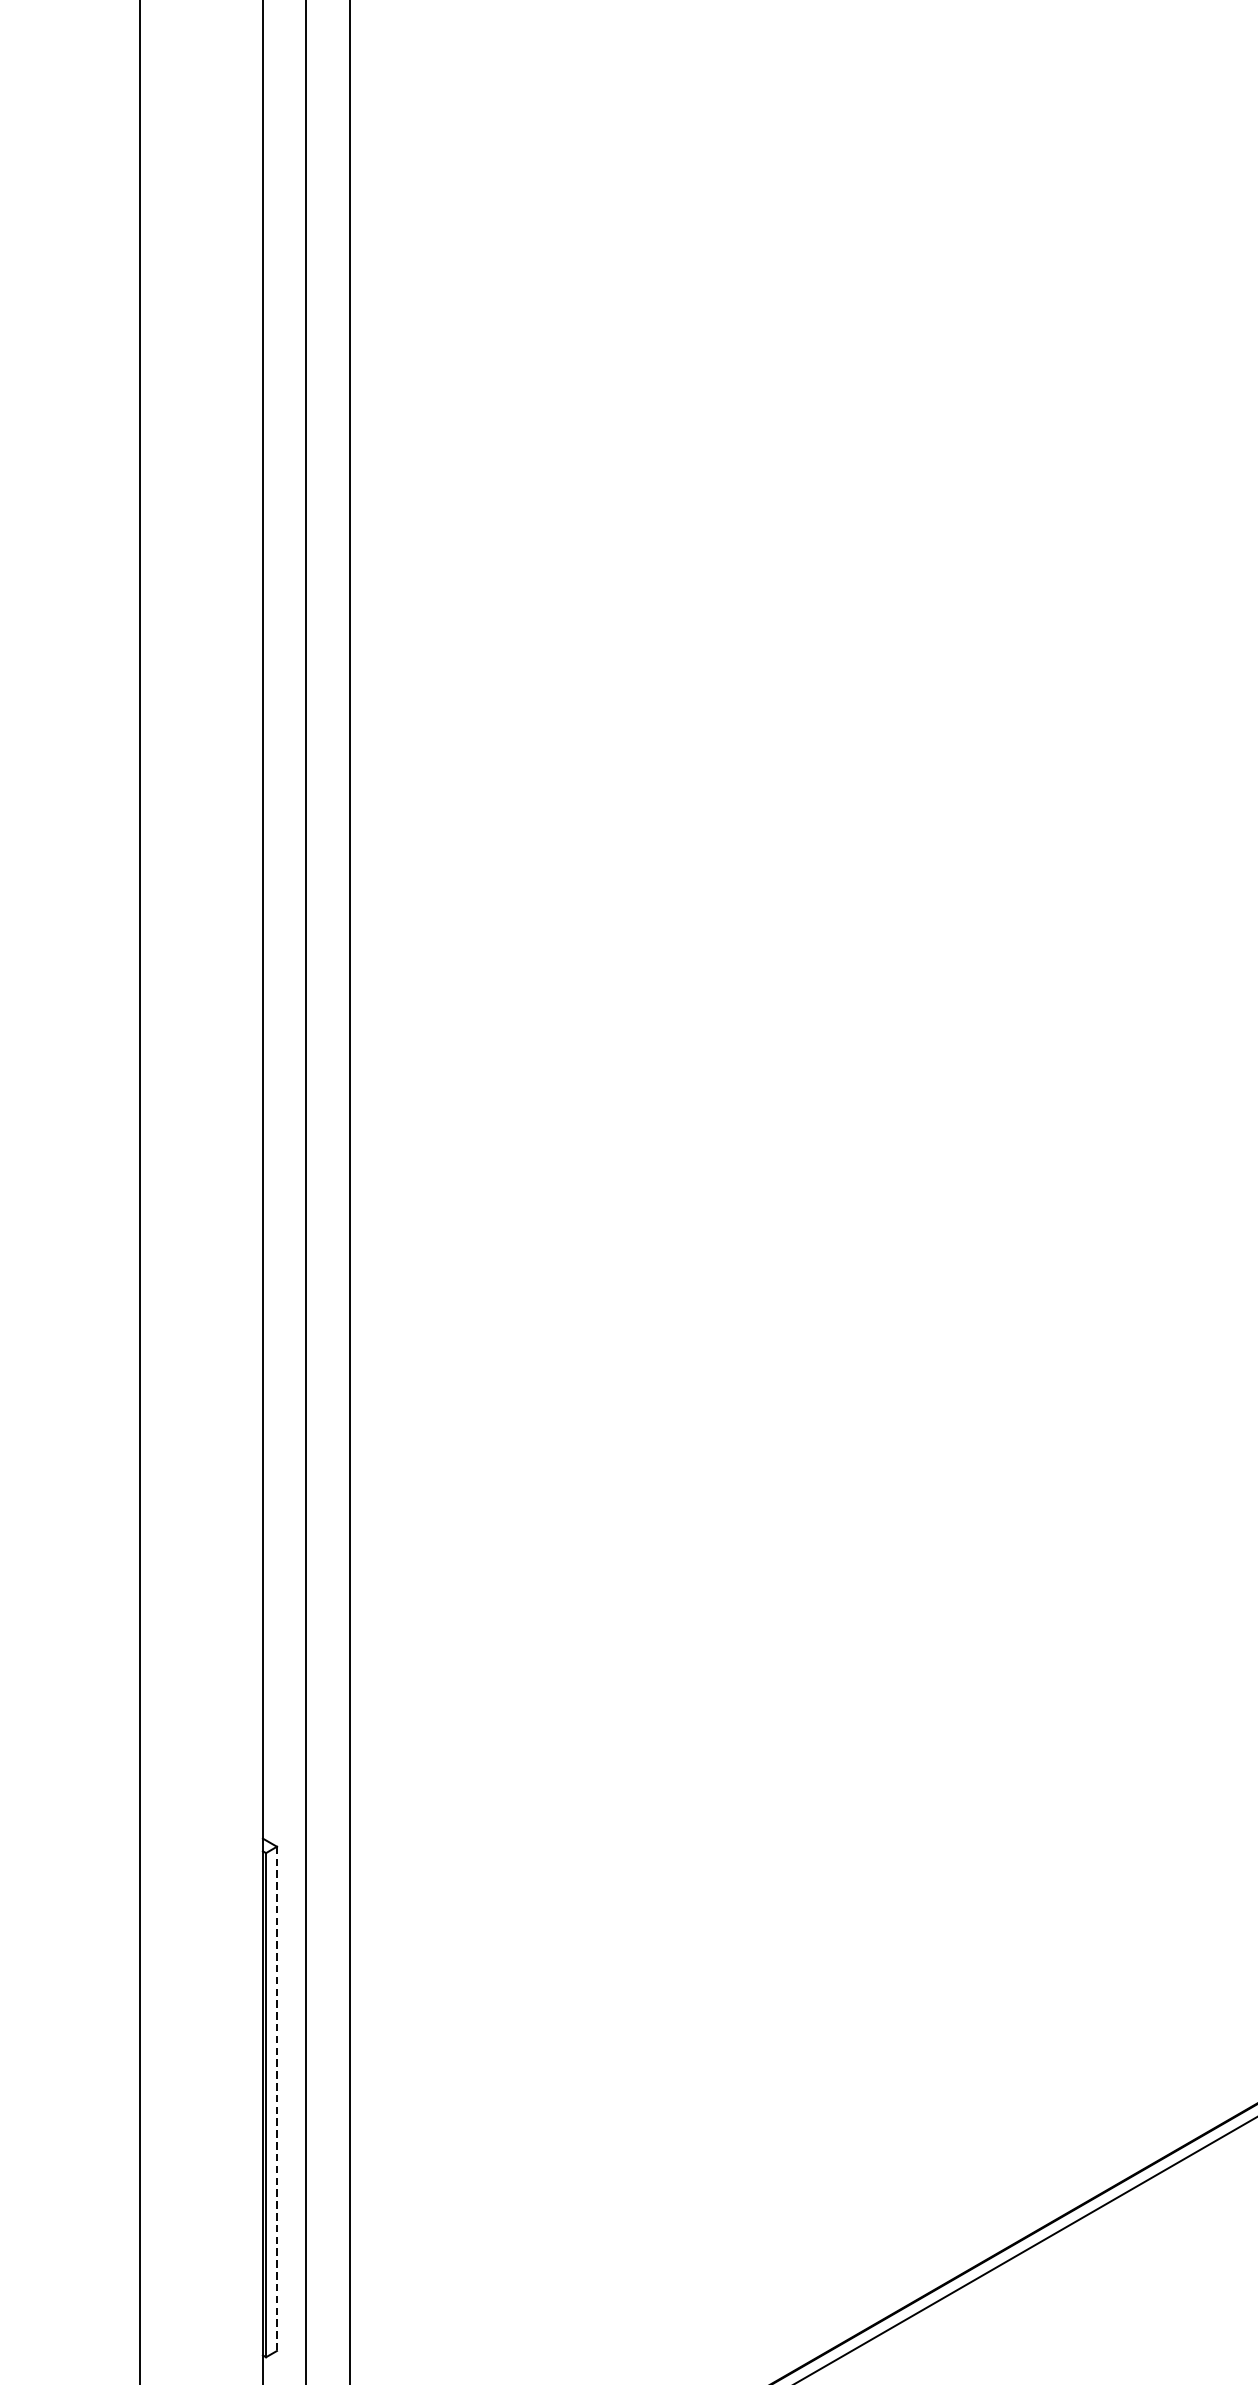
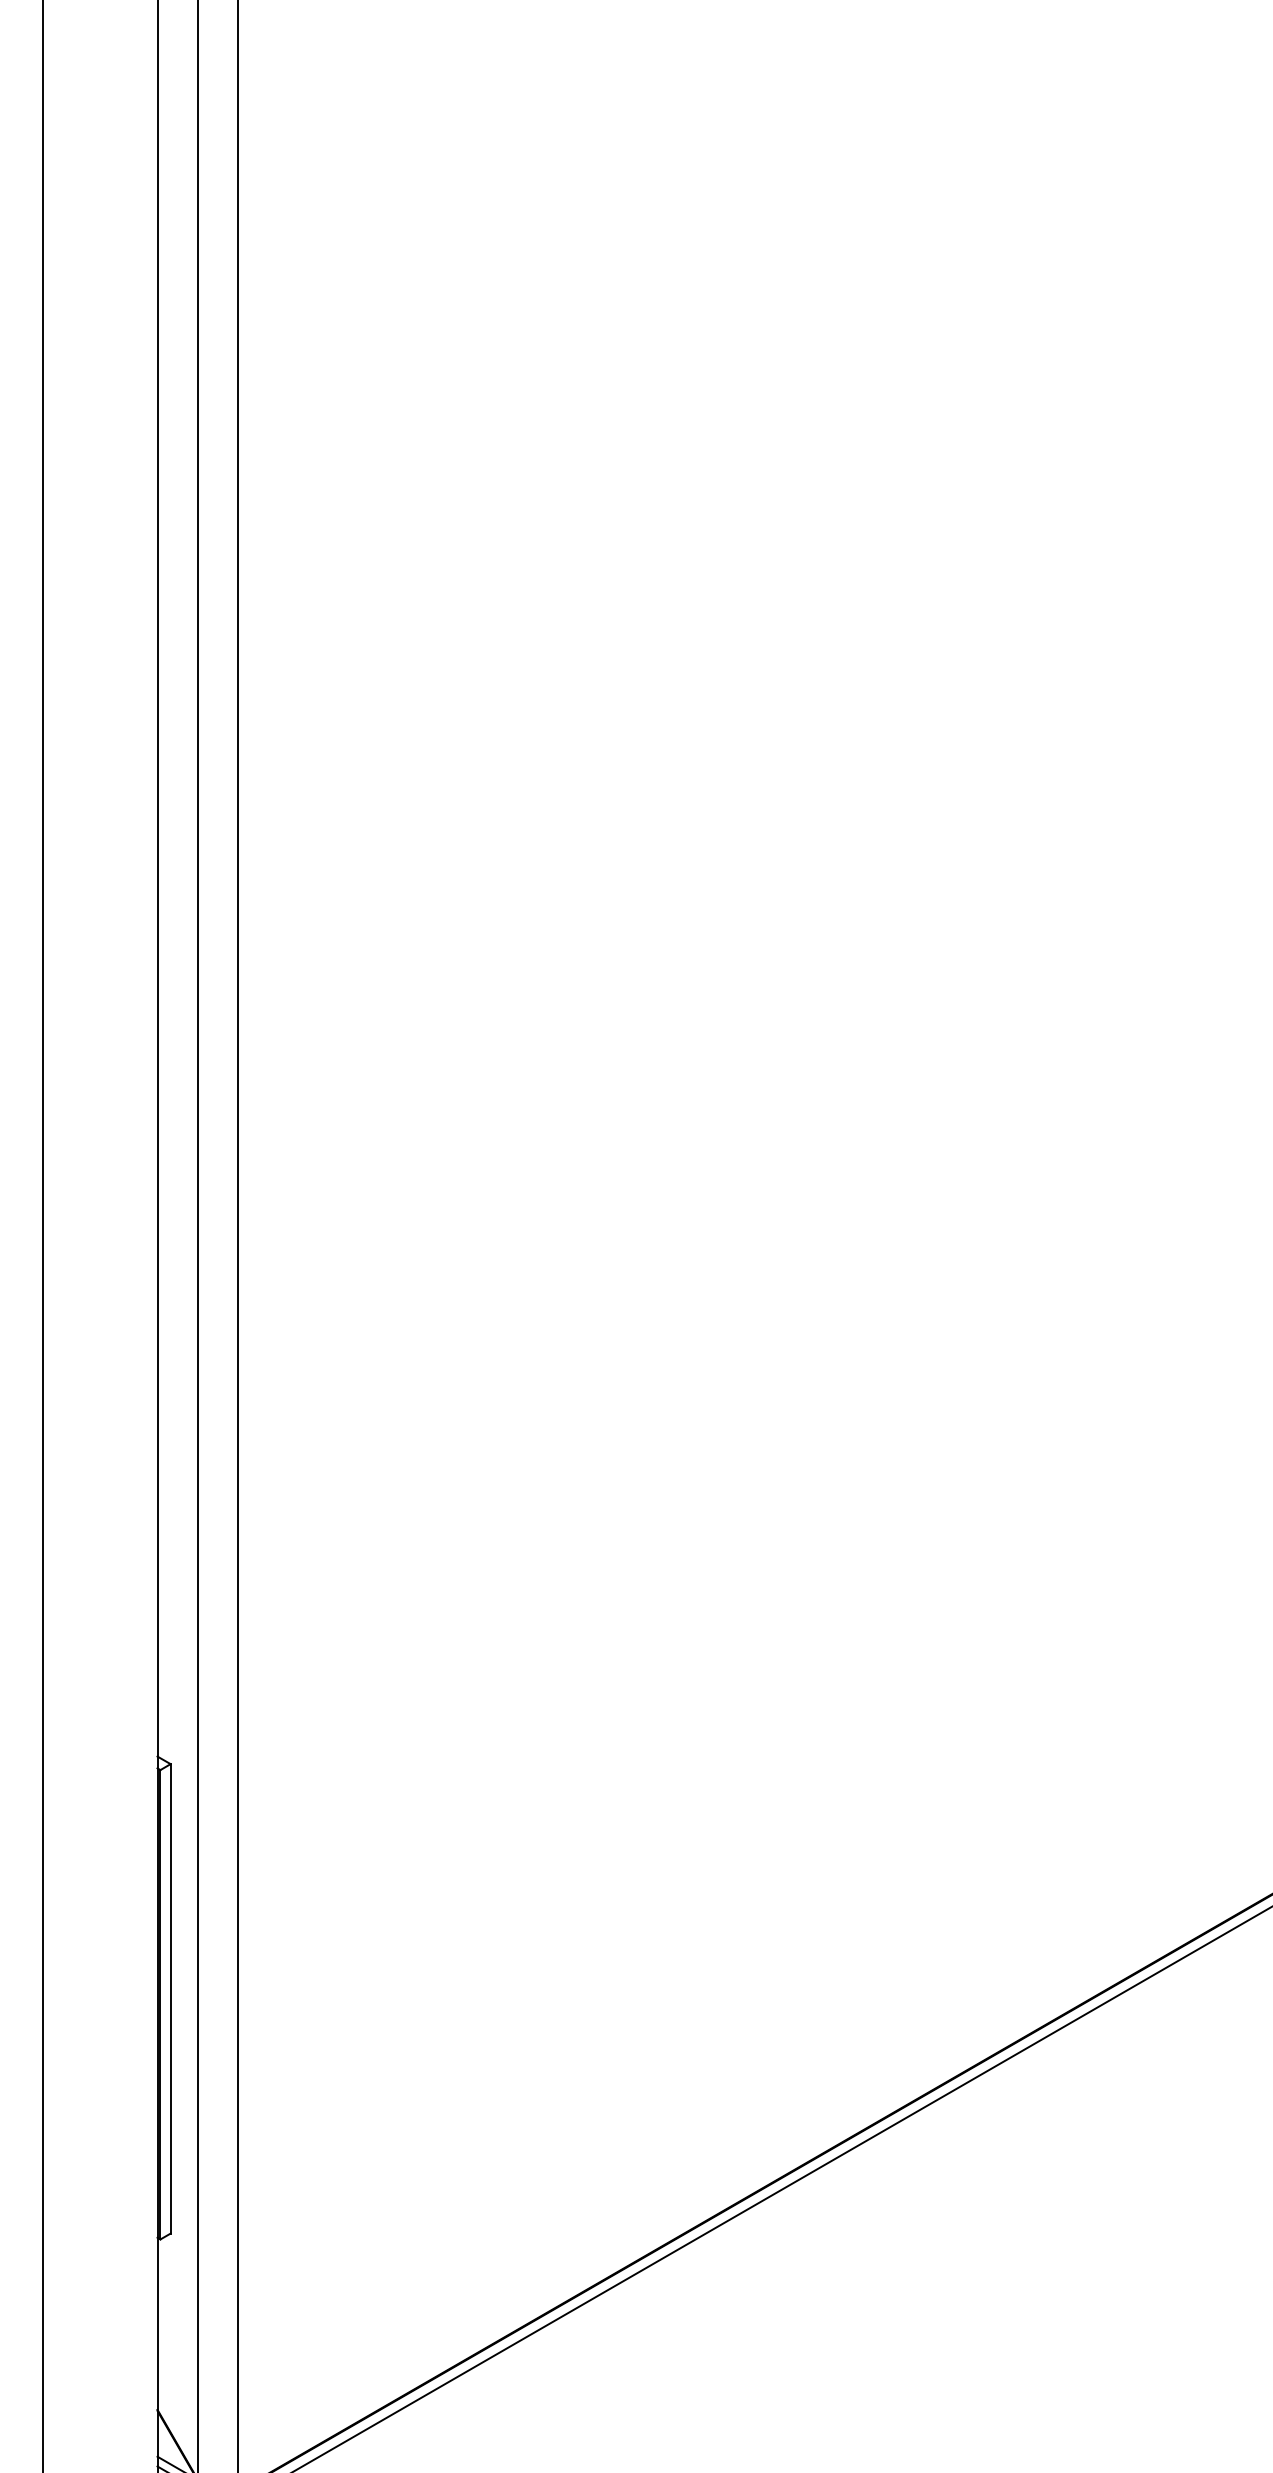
line: (276, 2098) -> (170, 1998), dashed -> solid

